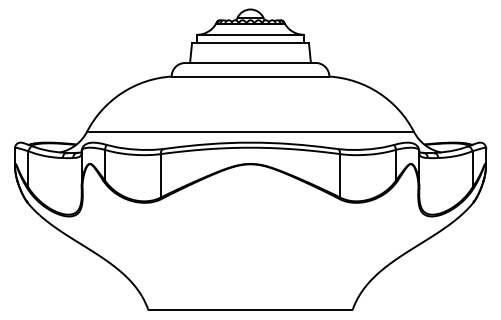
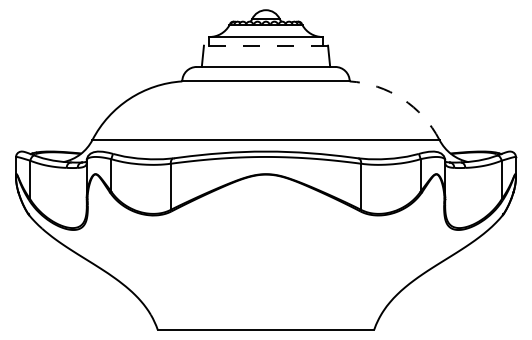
line: (250, 42) -> (265, 45), solid -> dashed
arc: (379, 92) -> (402, 98), solid -> dashed

